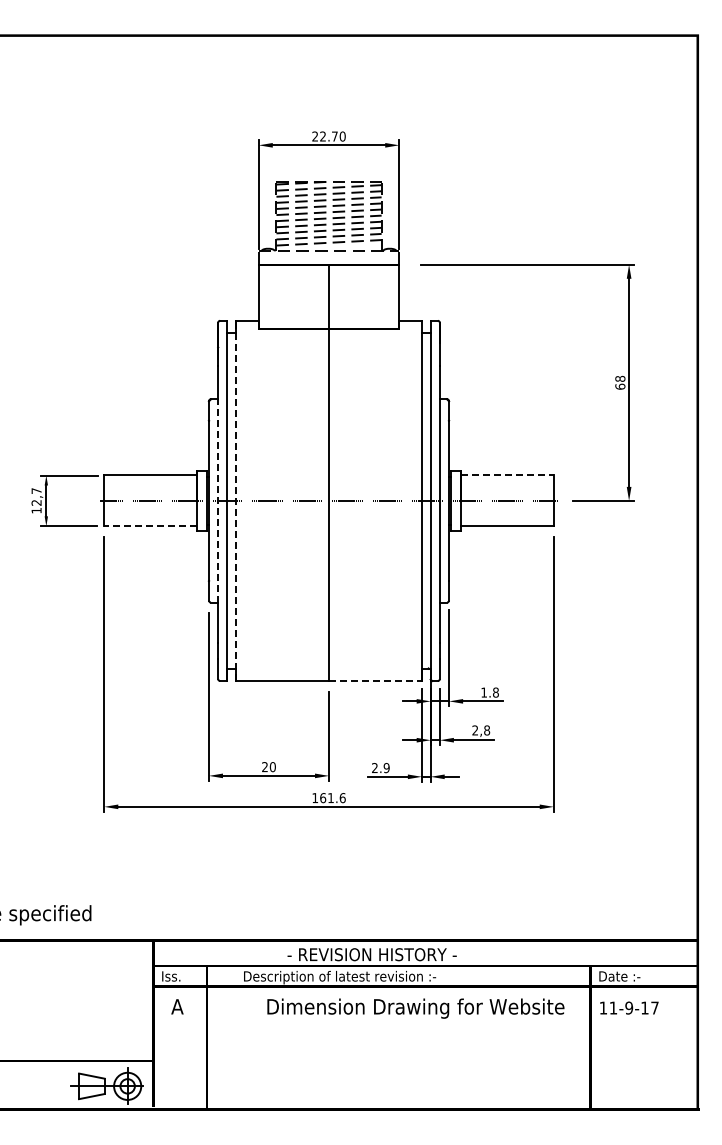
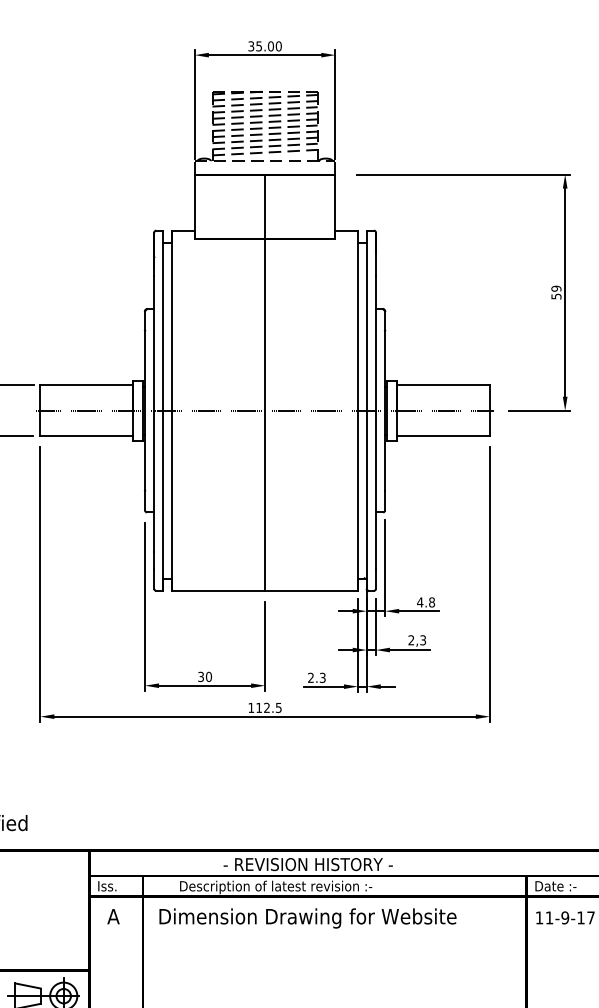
text: (324, 136) -> (260, 46), 22.70 -> 35.00
text: (620, 382) -> (556, 292), 68 -> 59
line: (507, 475) -> (443, 385), dashed -> solid
line: (218, 500) -> (154, 410), dashed -> solid
line: (236, 500) -> (172, 410), dashed -> solid
line: (150, 526) -> (86, 436), dashed -> solid
line: (375, 681) -> (311, 591), dashed -> solid
text: (483, 692) -> (419, 602), 1.8 -> 4.8
text: (487, 730) -> (423, 640), 2,8 -> 2,3
text: (264, 767) -> (200, 677), 20 -> 30
text: (386, 767) -> (322, 677), 2.9 -> 2.3
text: (332, 798) -> (268, 708), 161.6 -> 112.5
text: (415, 1008) -> (307, 918), moved

